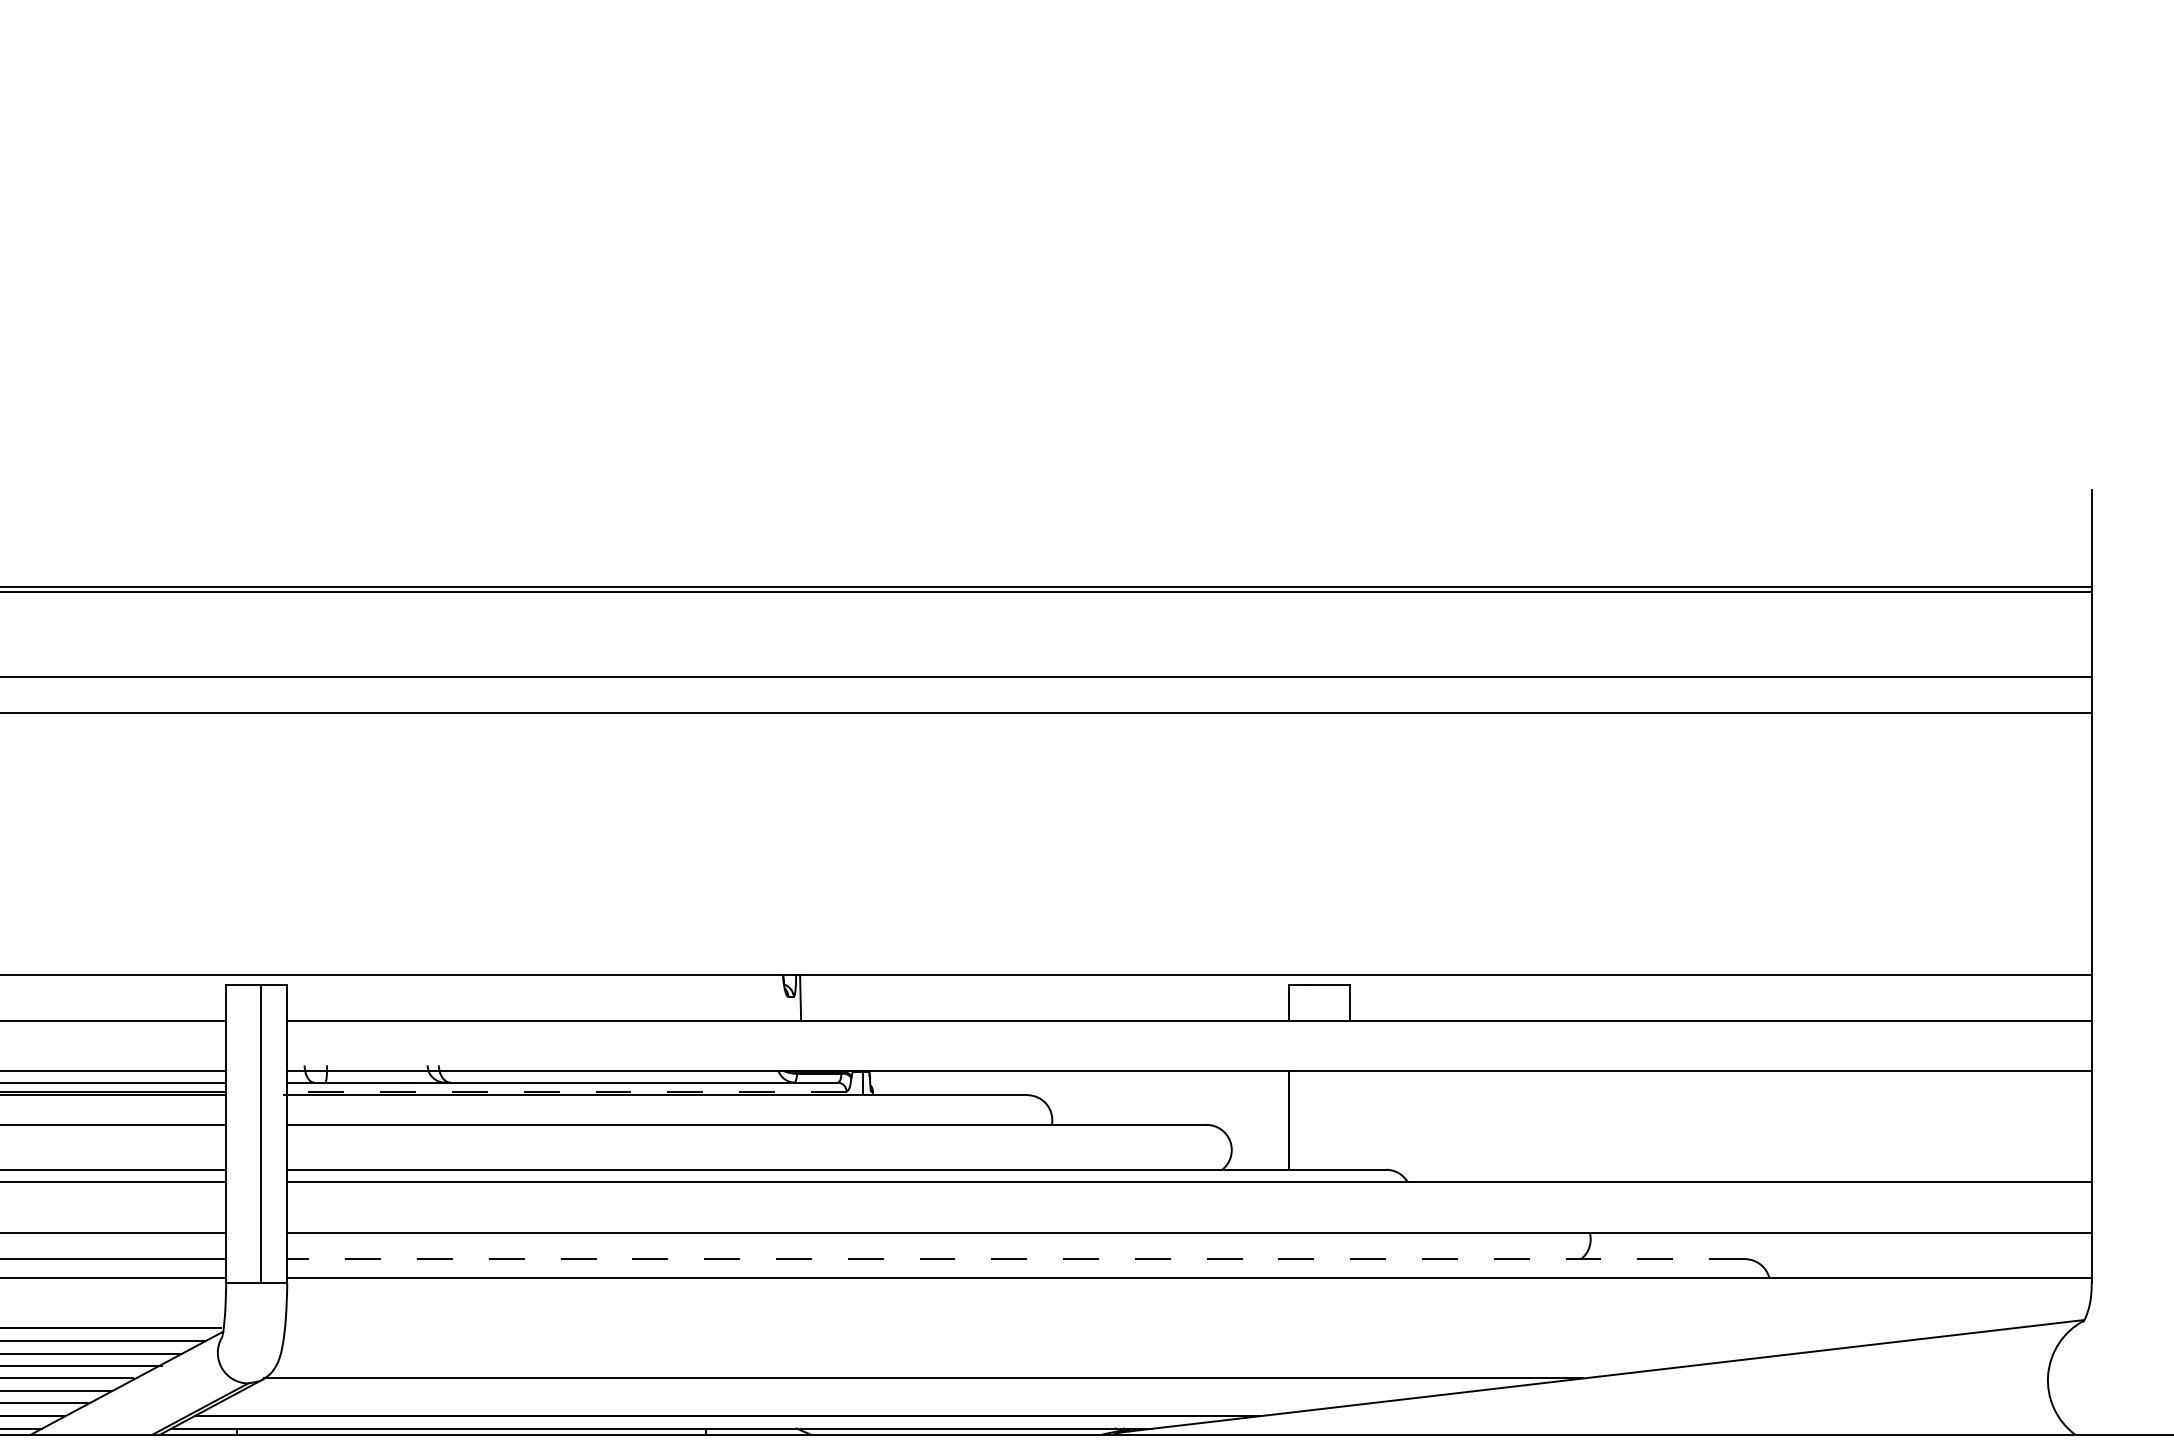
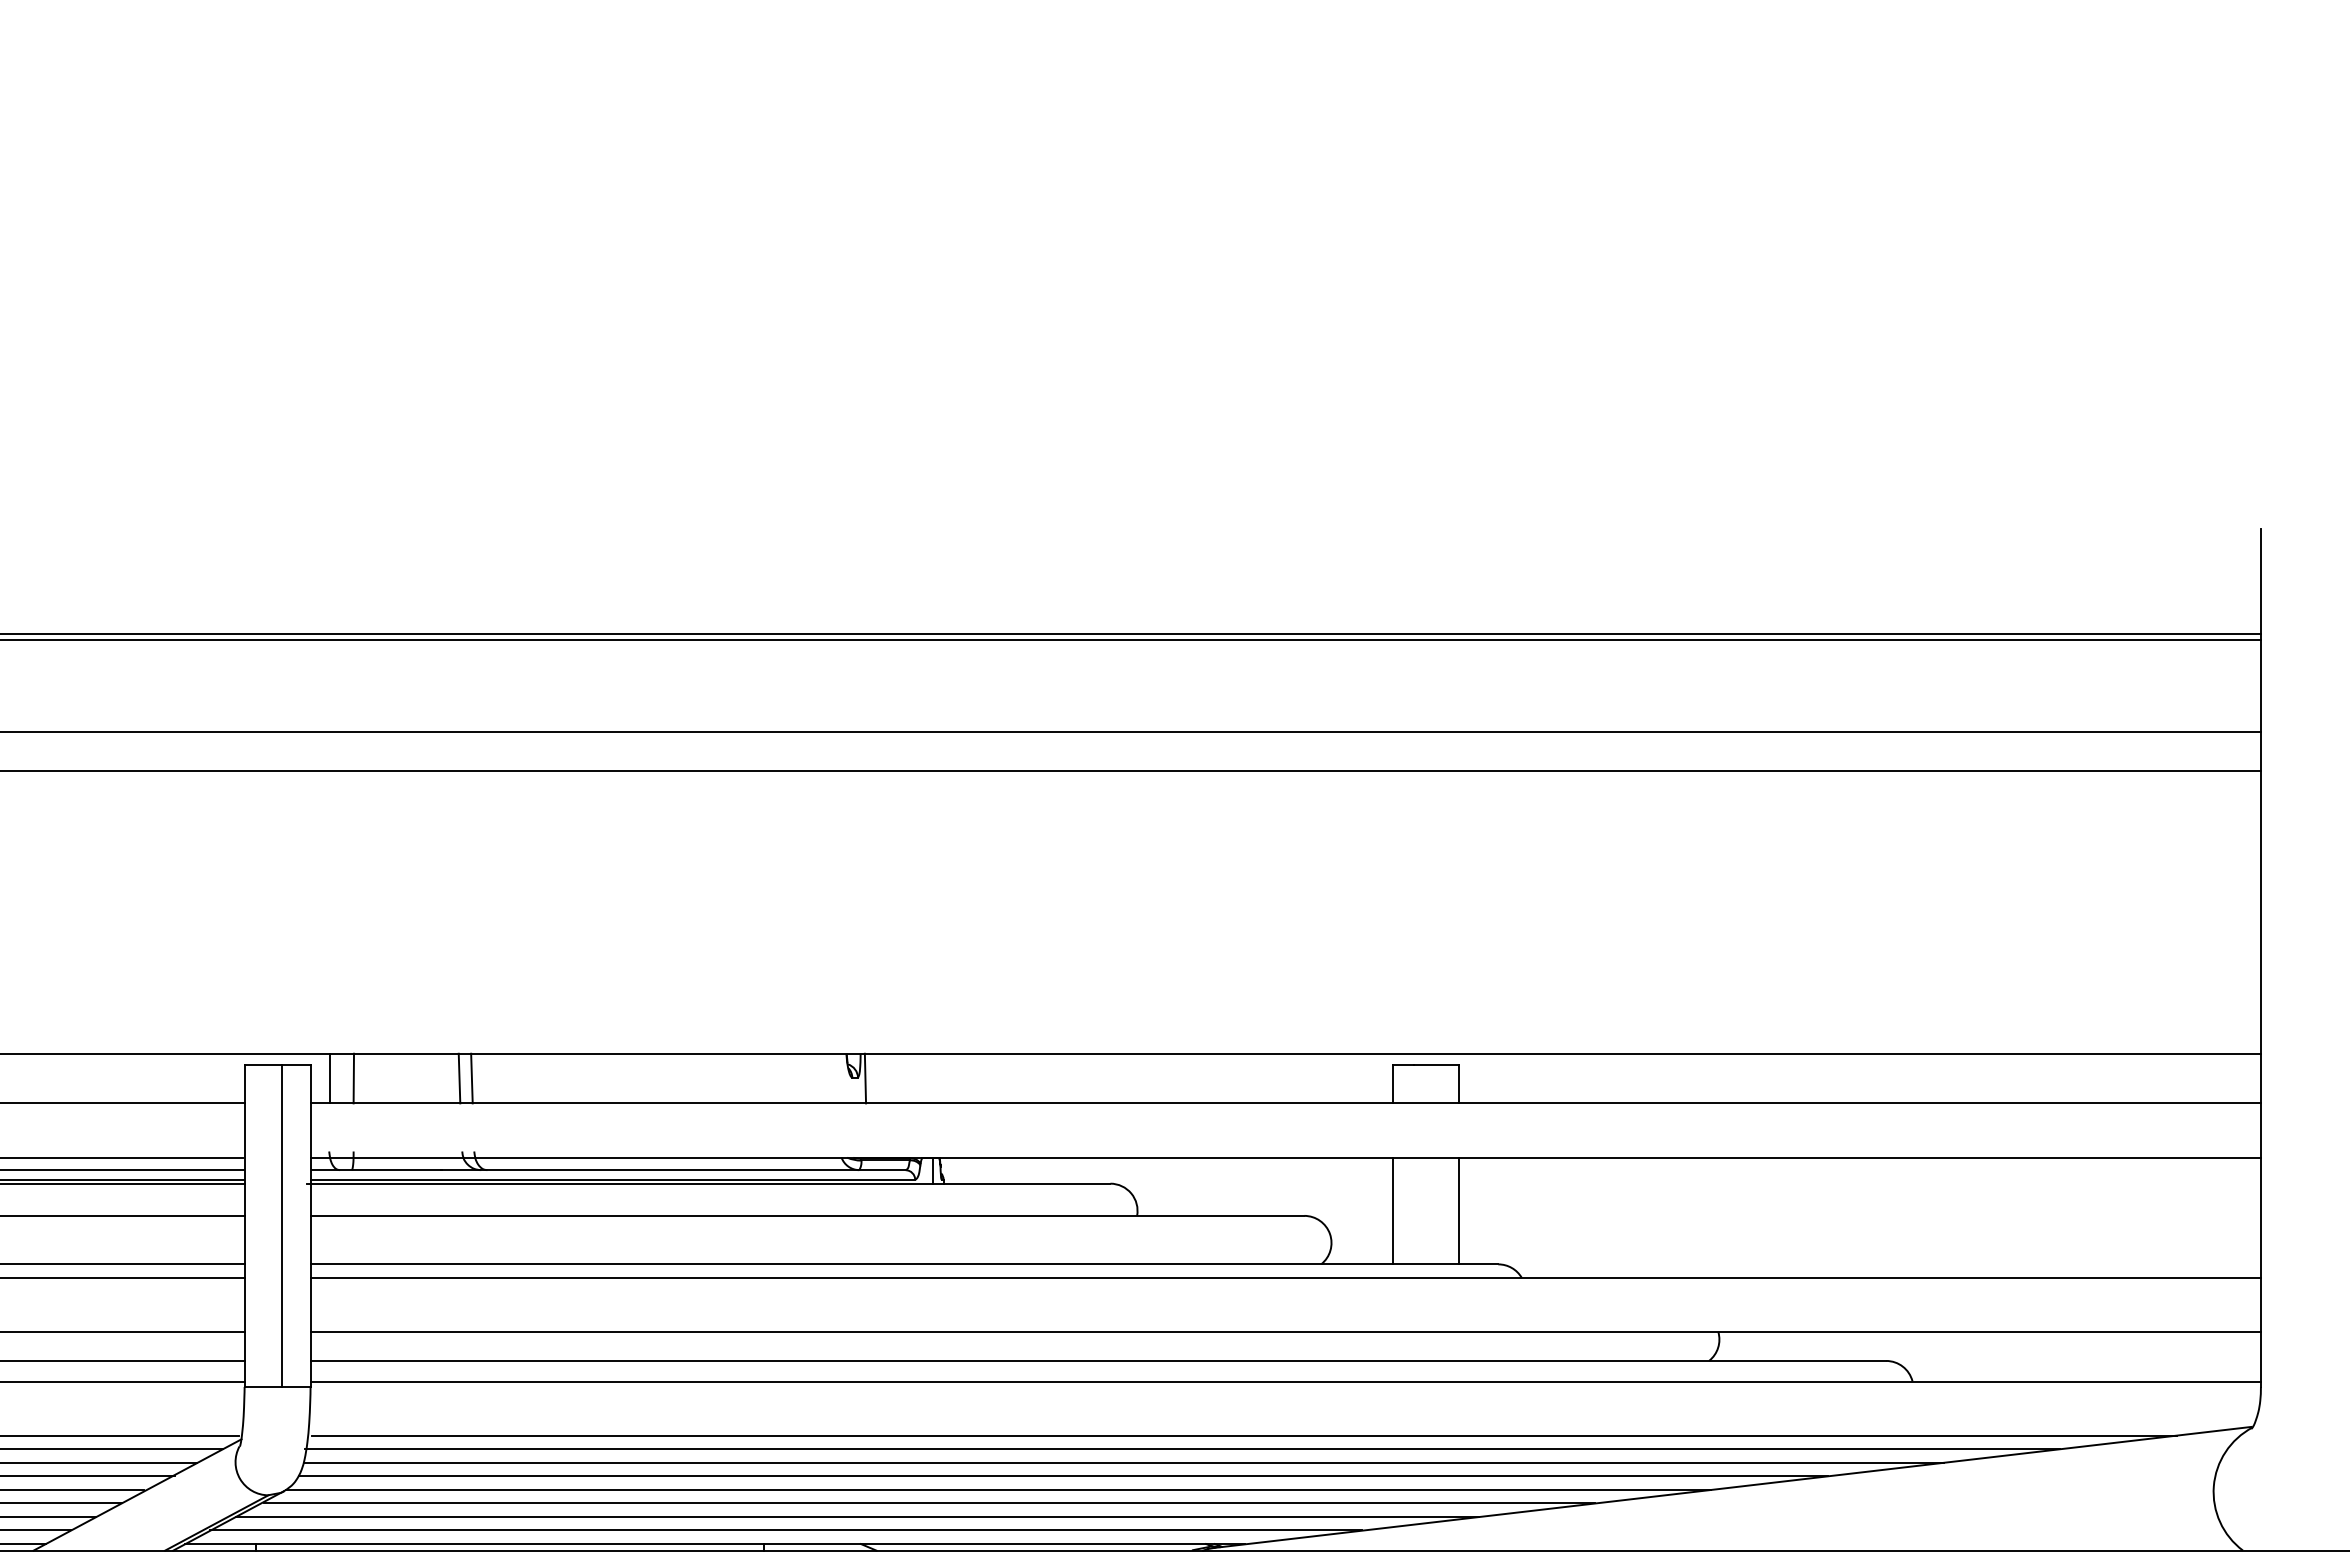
line: (304, 997) -> (329, 1078), added
line: (326, 997) -> (353, 1078), added
line: (425, 997) -> (459, 1078), added
line: (436, 997) -> (471, 1078), added
line: (566, 1091) -> (612, 1179), dashed -> solid
line: (1350, 1119) -> (1459, 1210), added
line: (1016, 1258) -> (1098, 1360), dashed -> solid
line: (1150, 1328) -> (1243, 1435), added
line: (1093, 1341) -> (1182, 1449), added
line: (1040, 1353) -> (1124, 1462), added
line: (983, 1366) -> (1063, 1476), added
line: (859, 1391) -> (929, 1503), added
line: (792, 1403) -> (856, 1516), added

